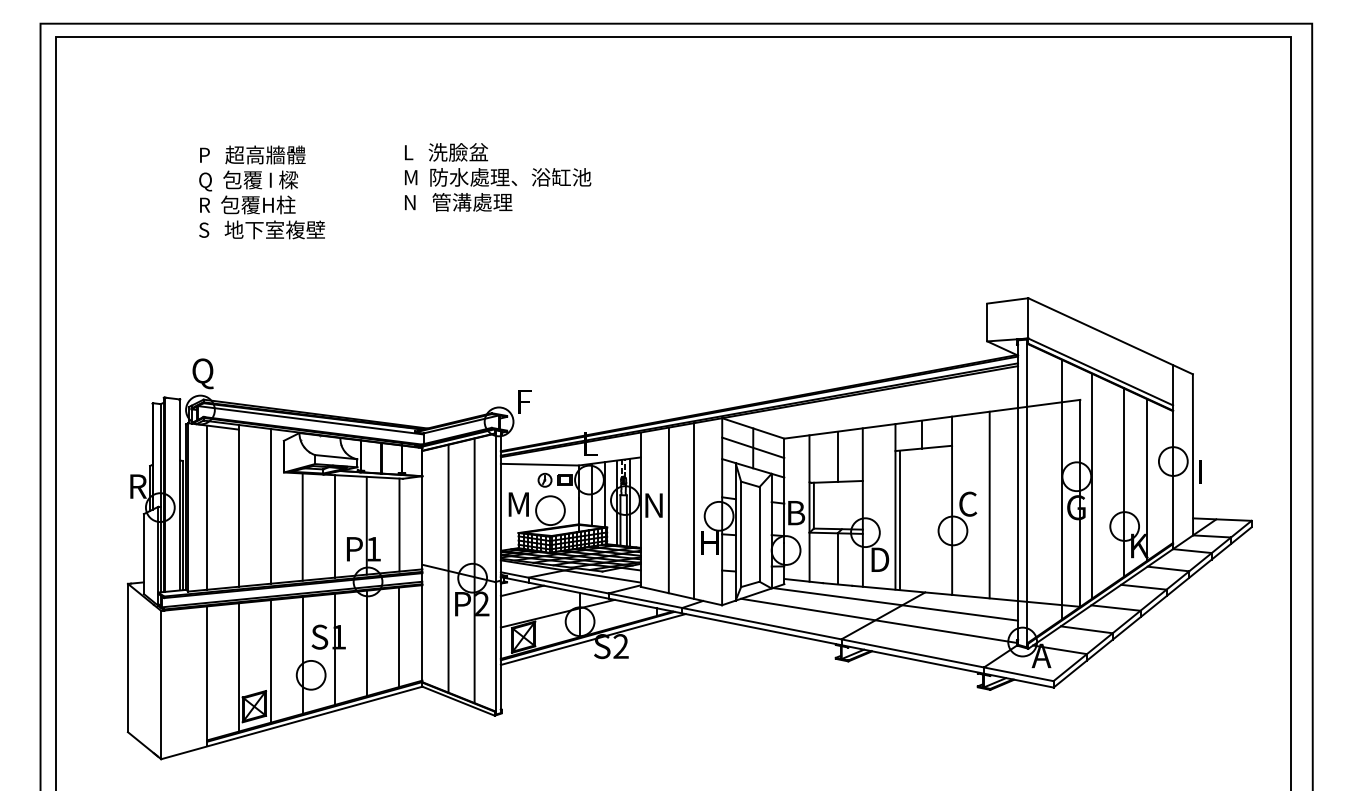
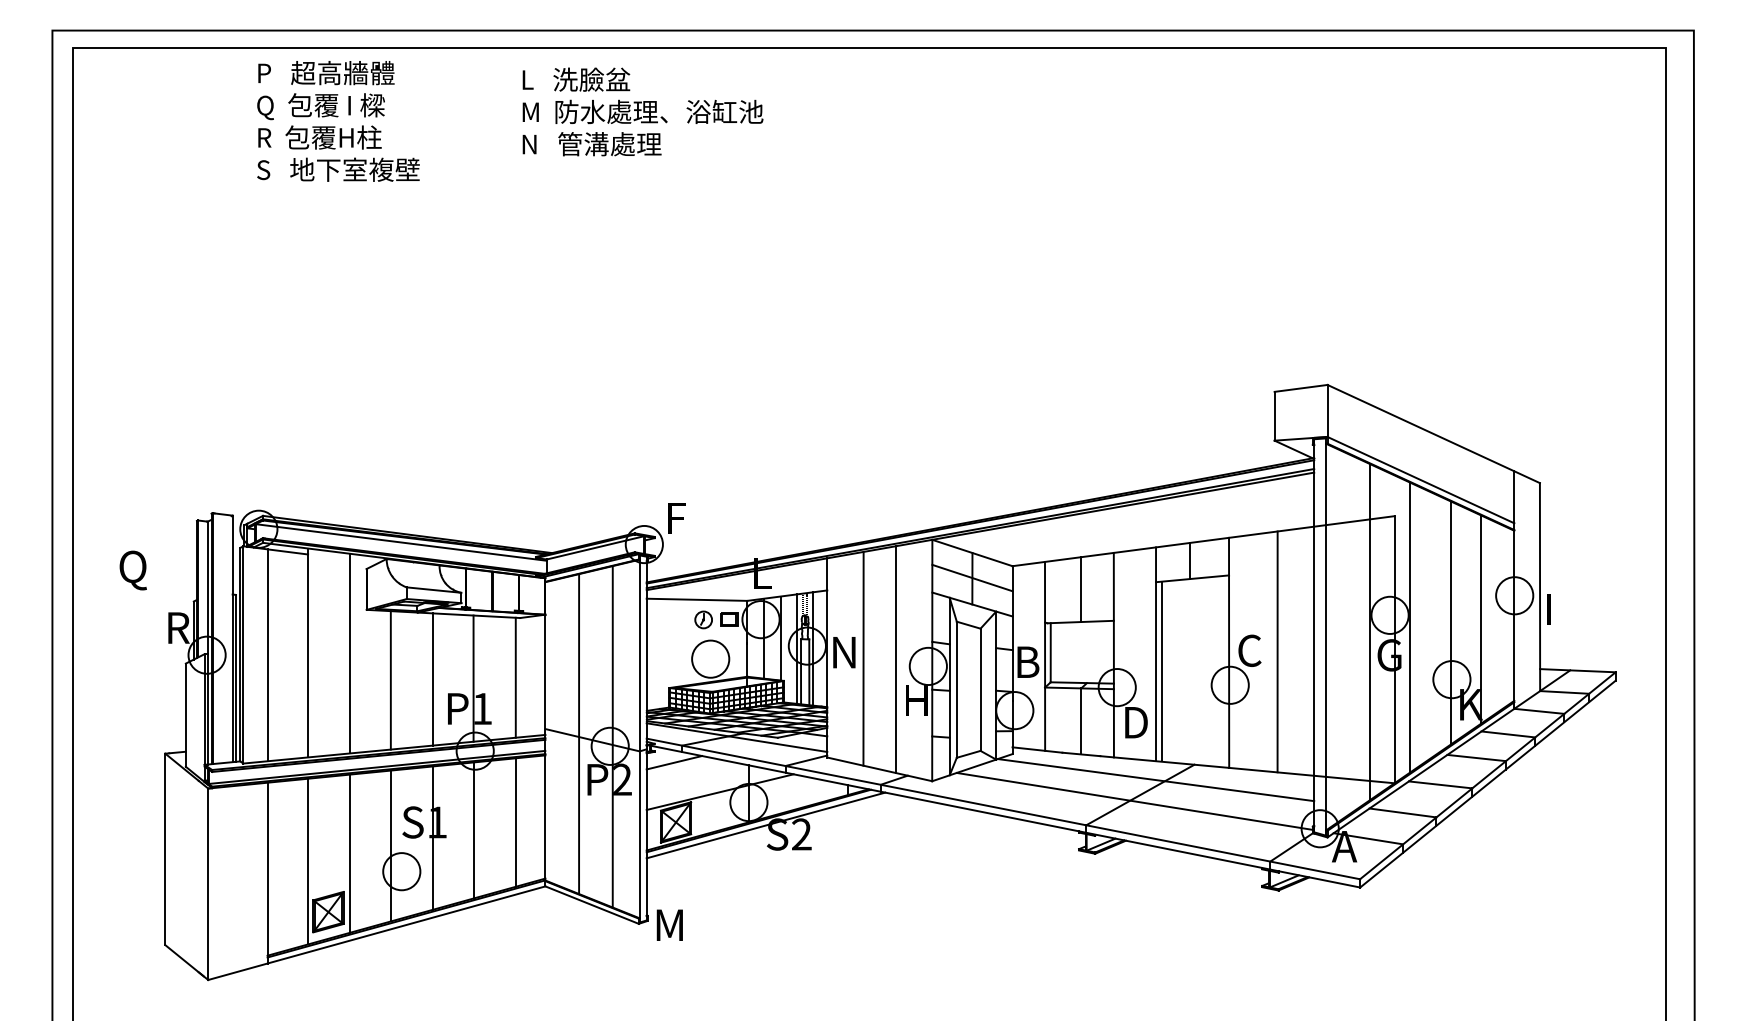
text: (497, 177) -> (642, 111), moved
text: (262, 192) -> (338, 121), moved
text: (202, 373) -> (132, 570), moved
text: (518, 503) -> (669, 924), moved

